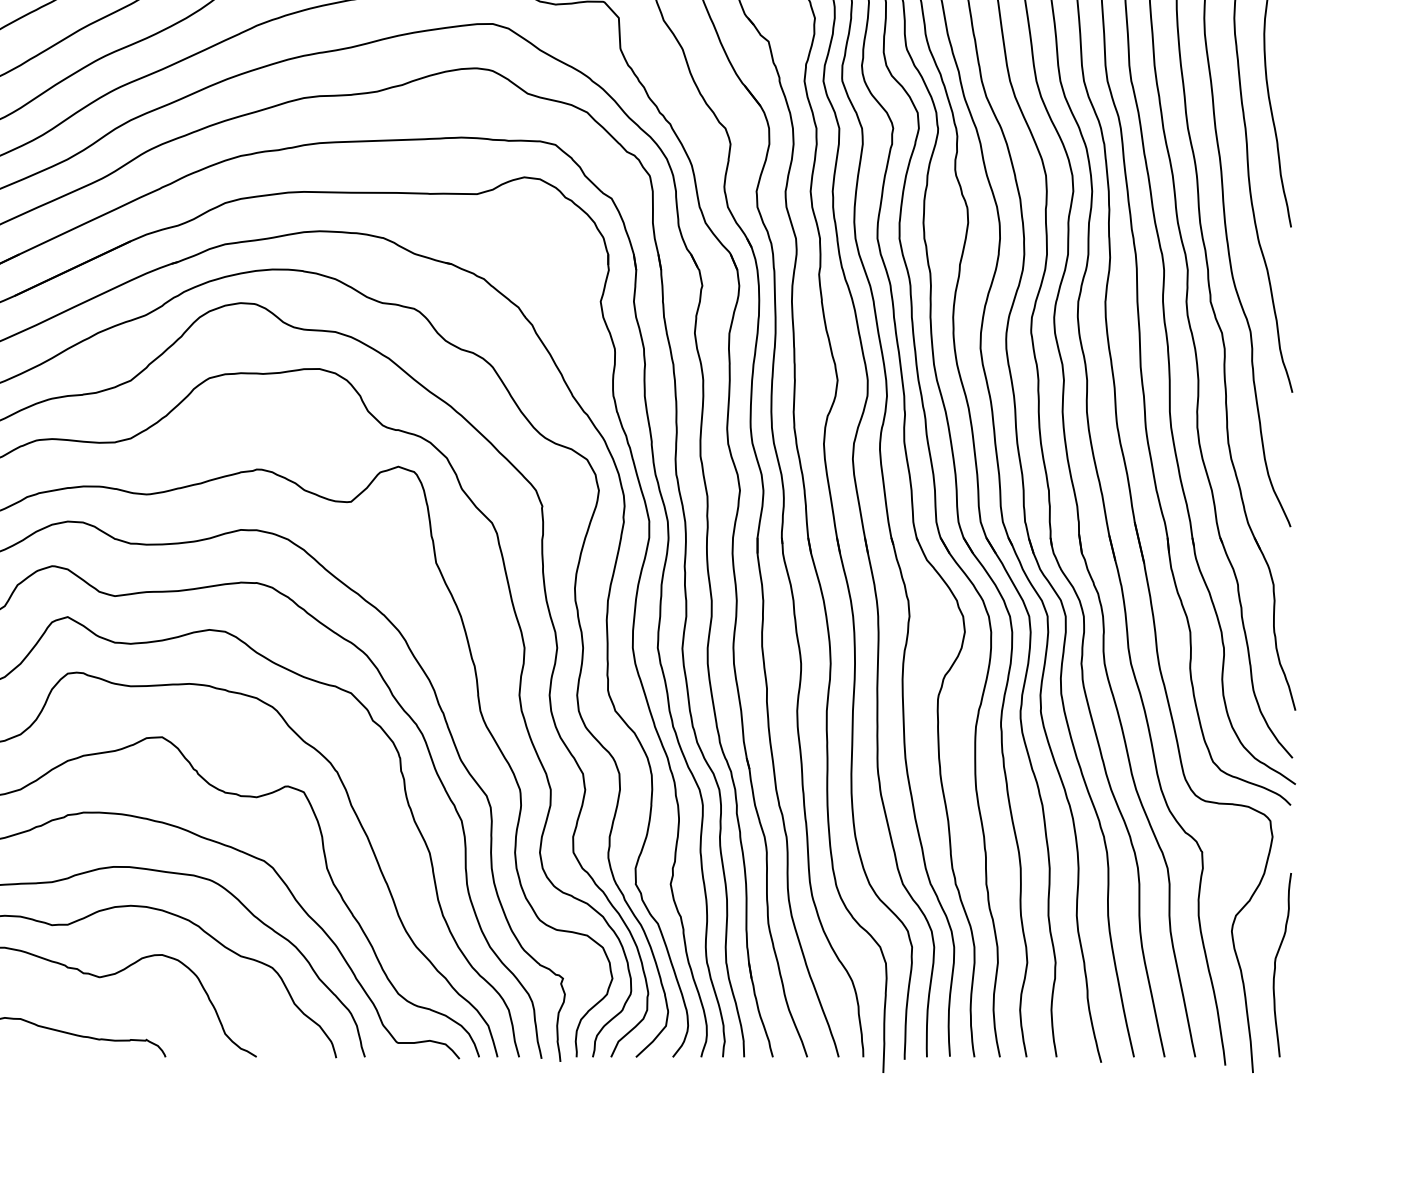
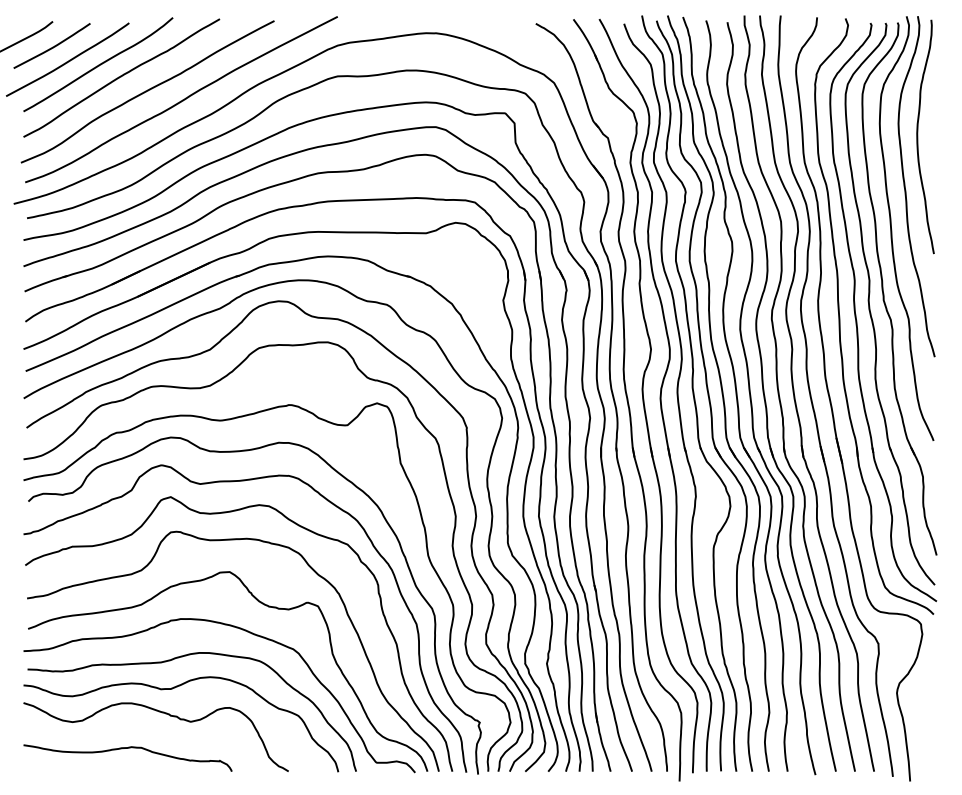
curve: (1275, 963) -> (924, 713), removed

